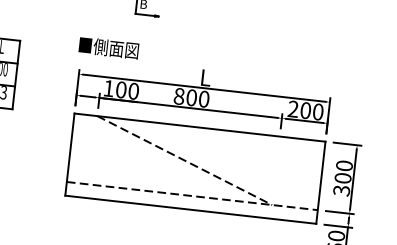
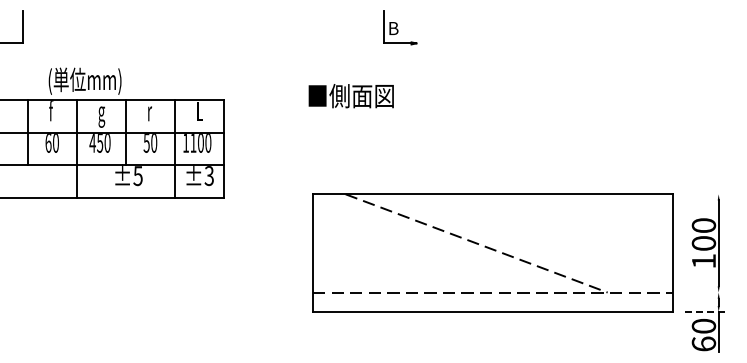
part: (203, 94) -> (492, 147), removed
line: (347, 144) -> (704, 194), removed
text: (341, 190) -> (703, 261), 300 -> 100
line: (339, 212) -> (704, 292), removed
line: (338, 226) -> (704, 312), solid -> dashed

